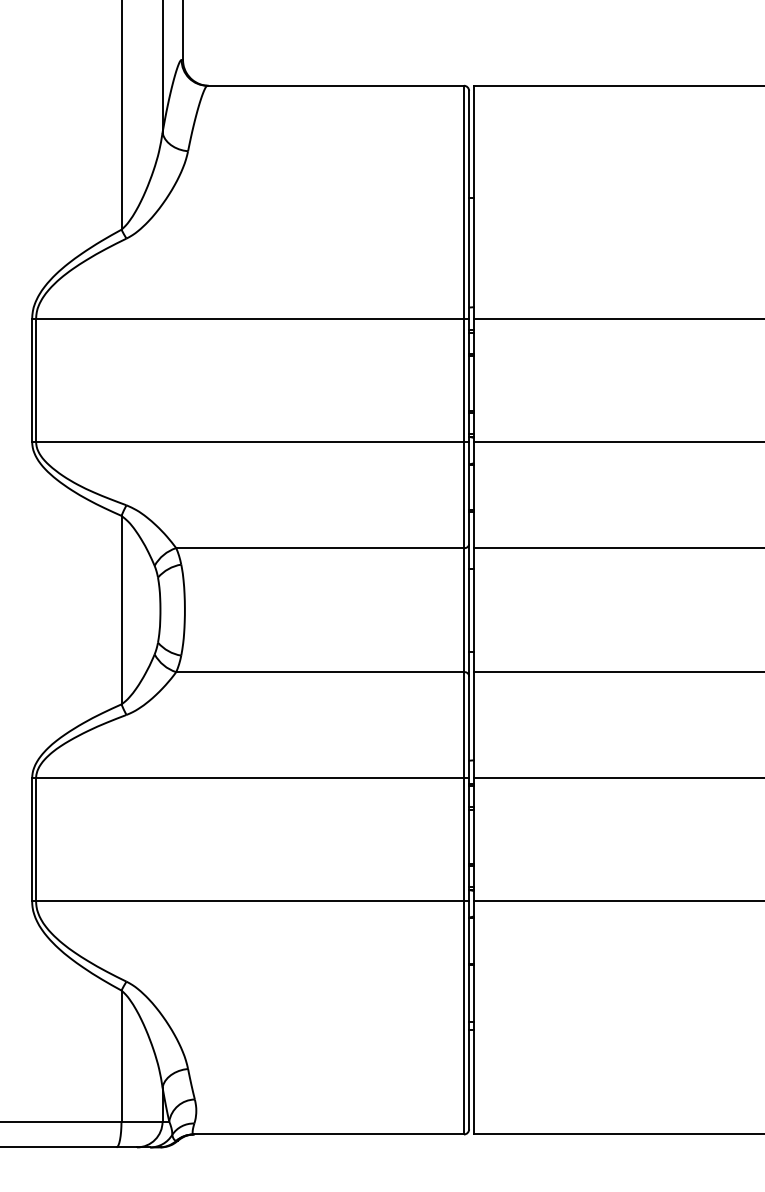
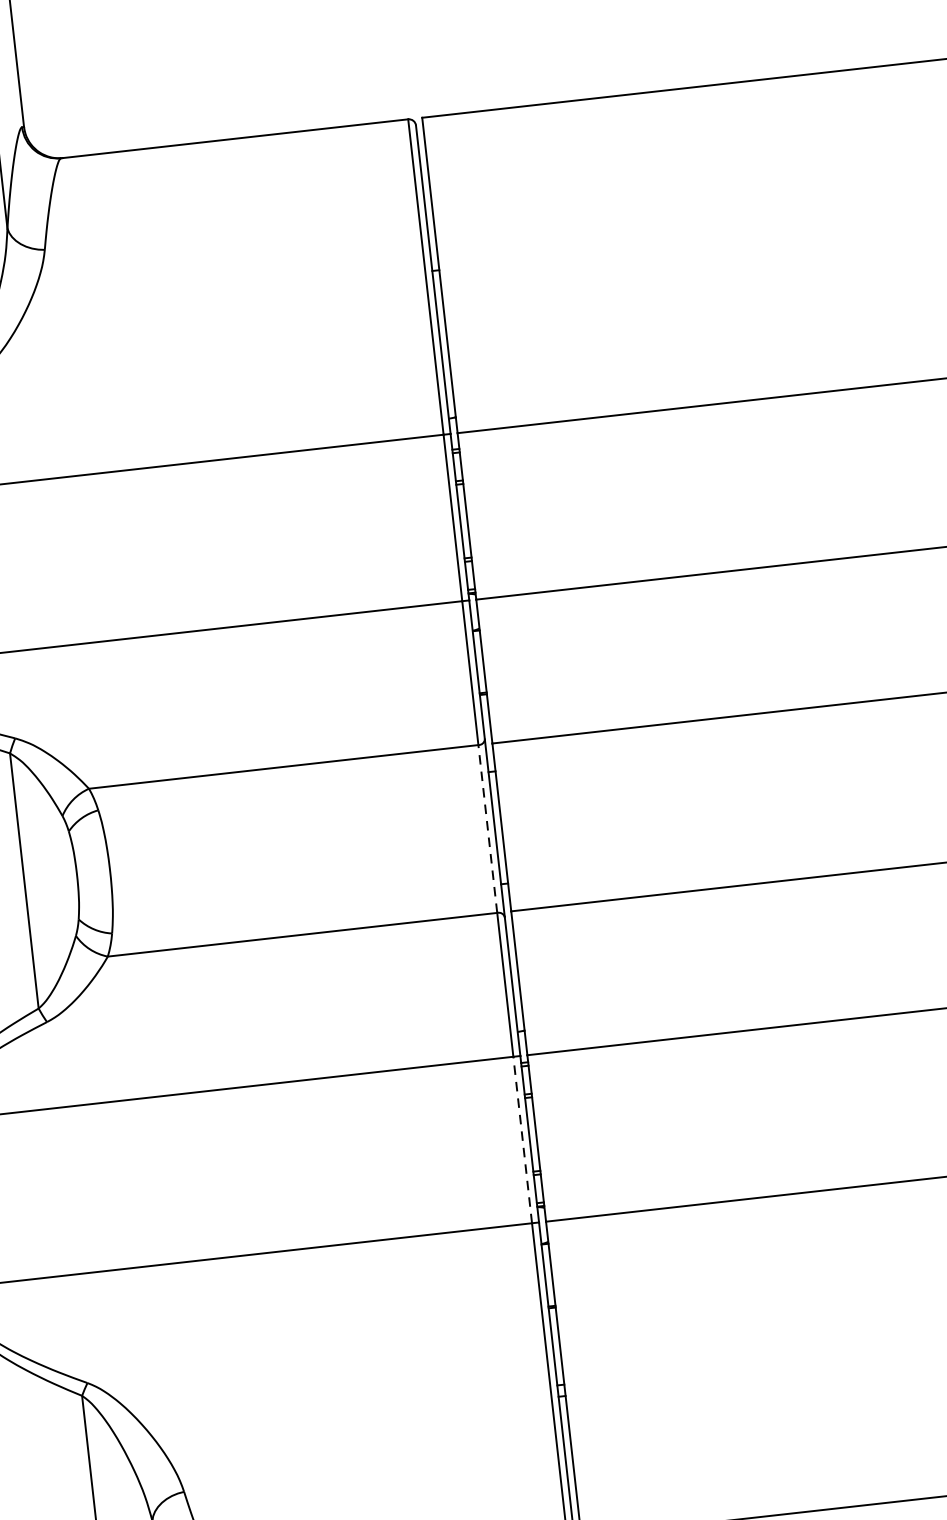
line: (463, 609) -> (487, 828), solid -> dashed
line: (463, 839) -> (522, 1139), solid -> dashed

